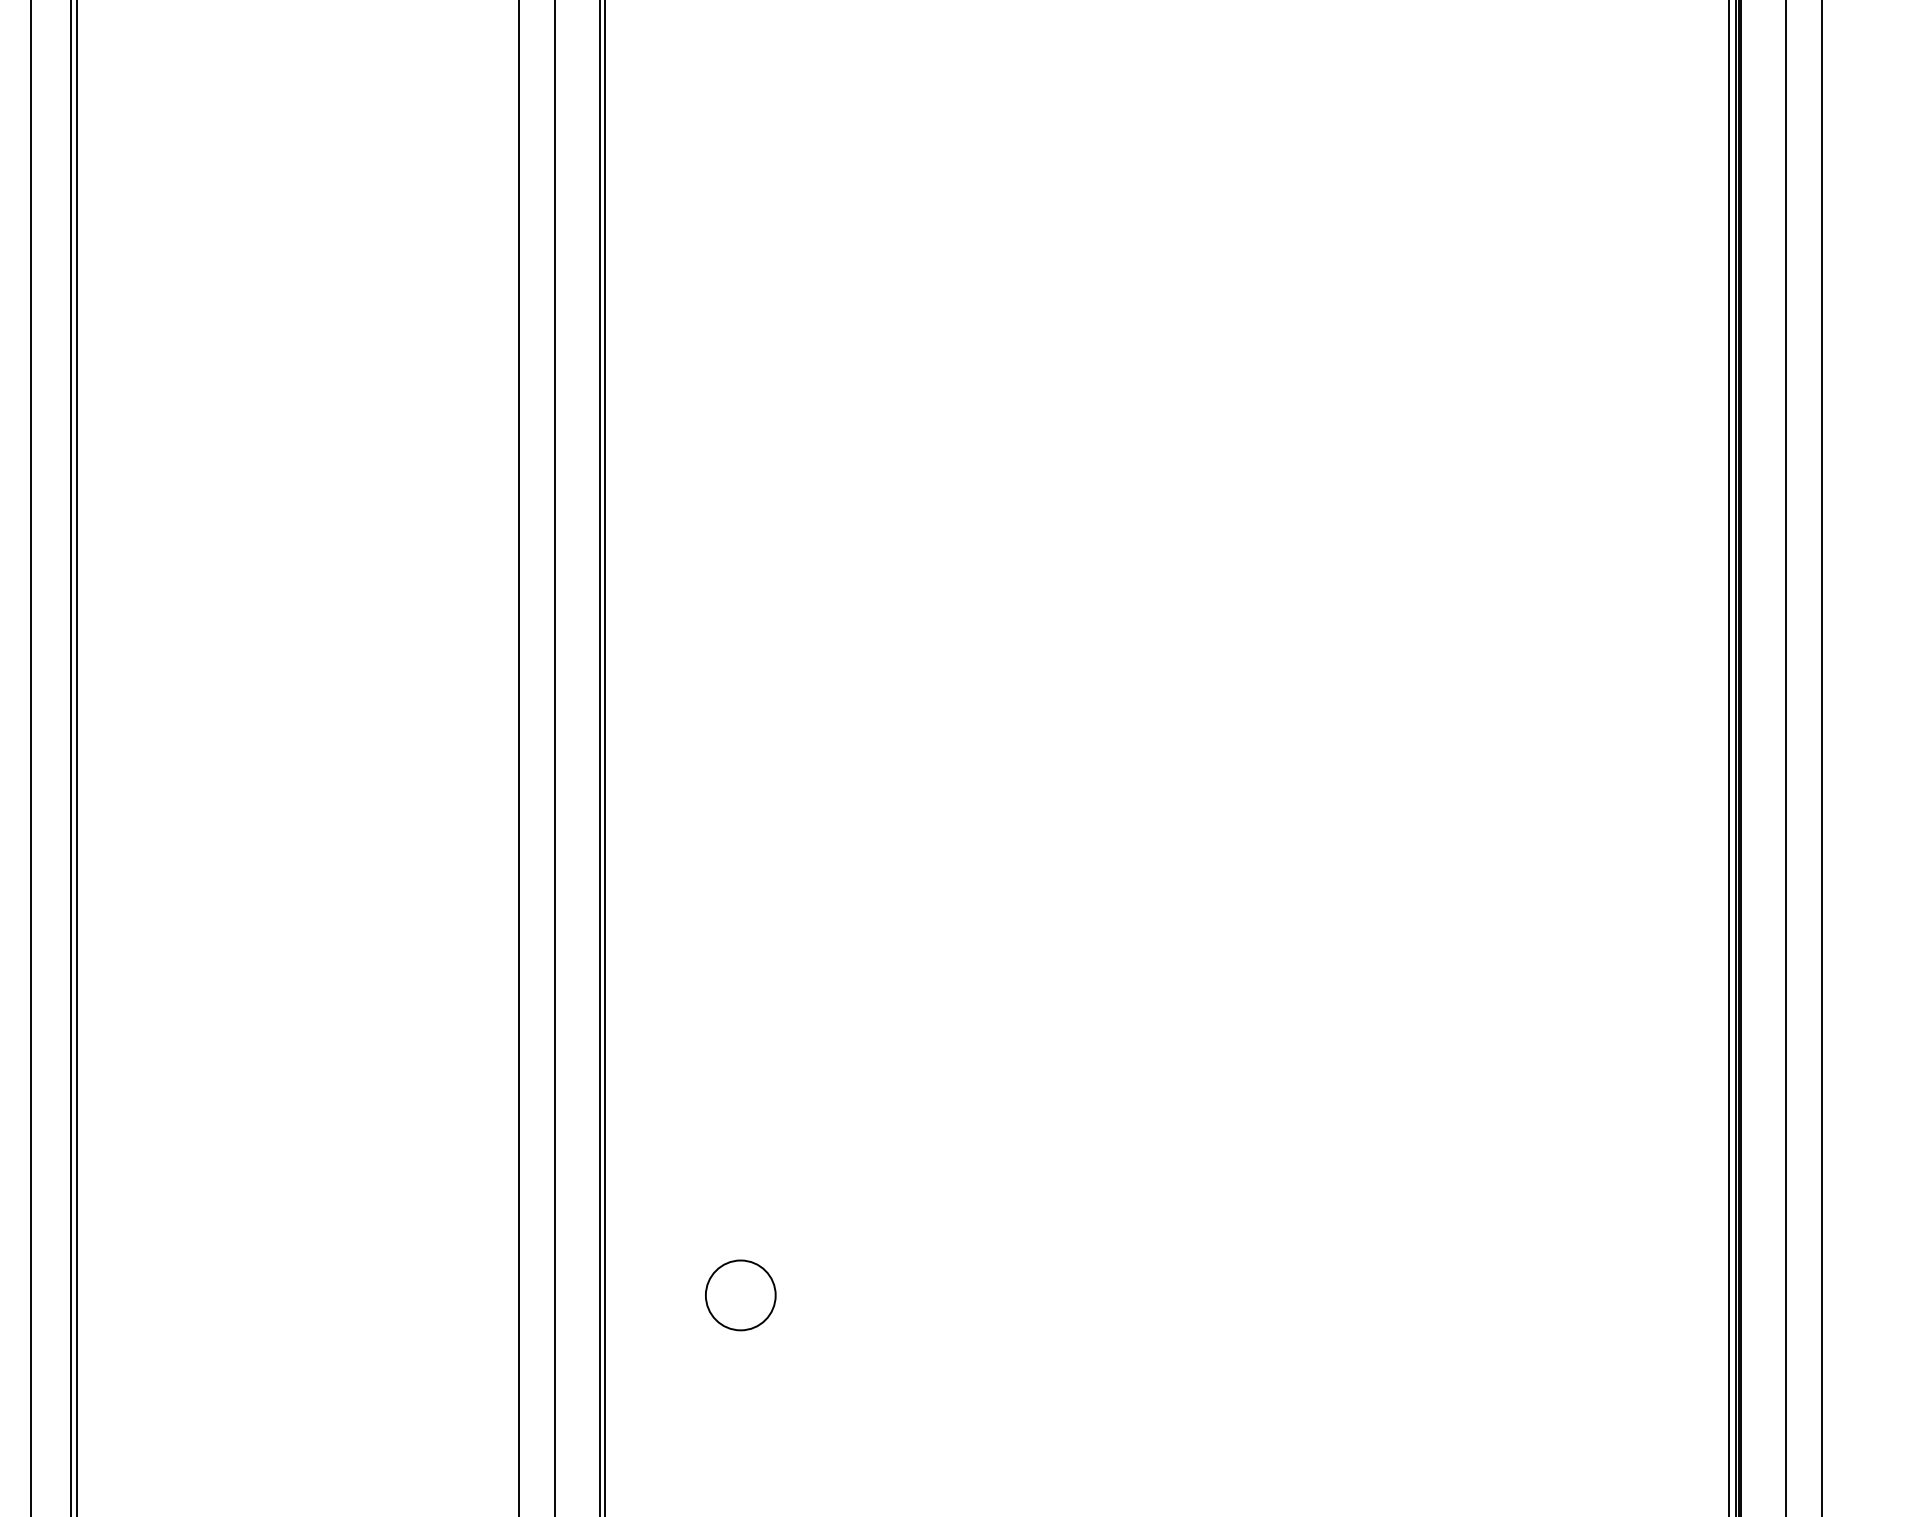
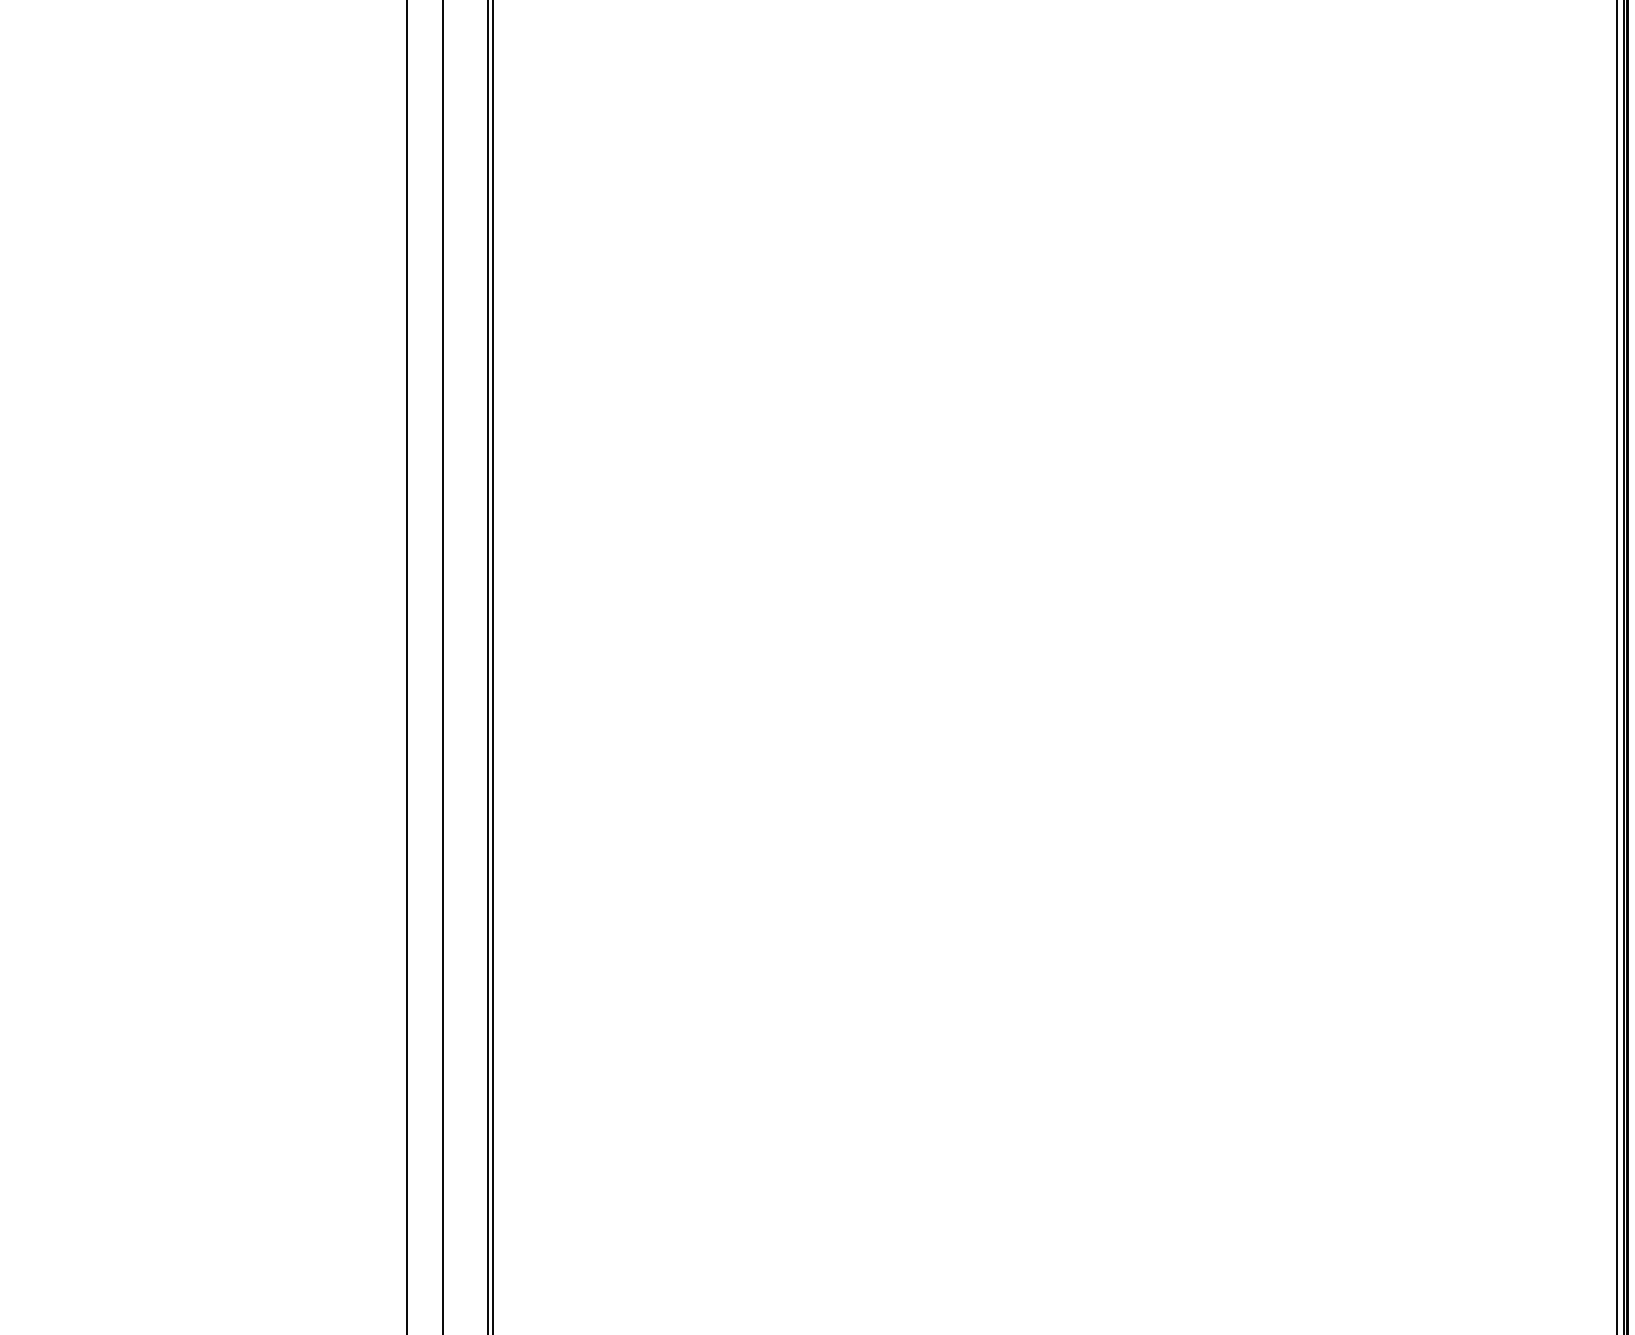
circle: (740, 1295) -> (628, 1136), removed

